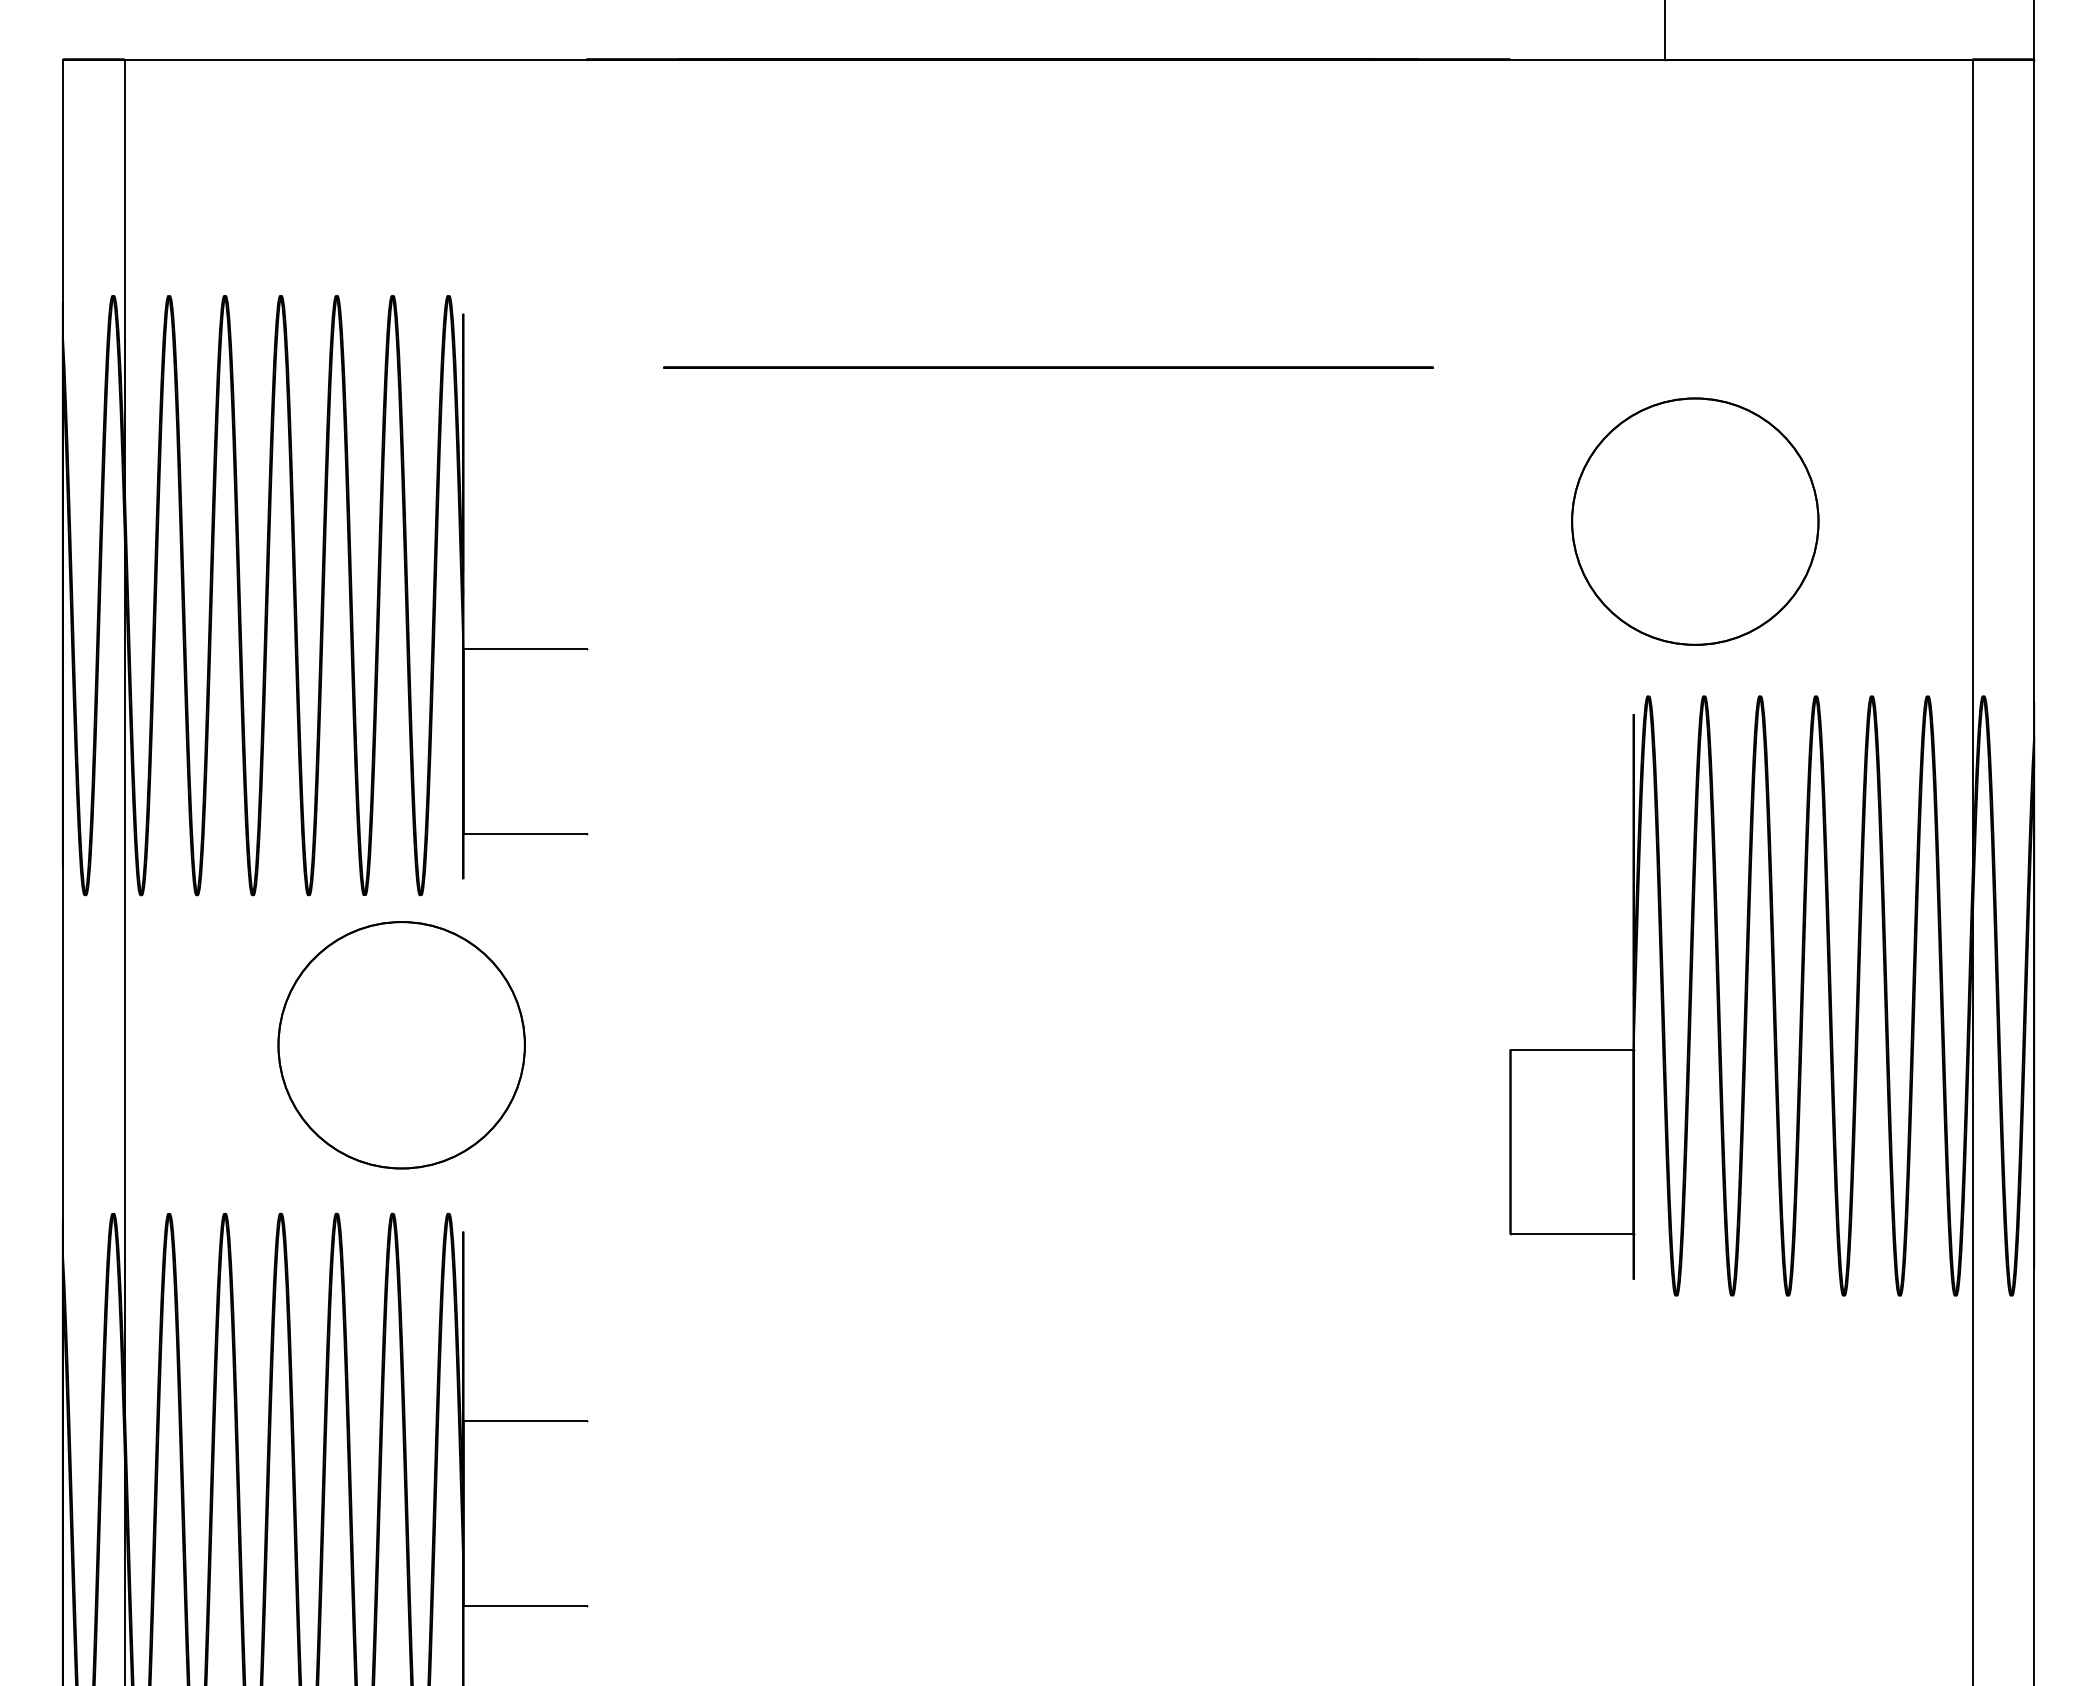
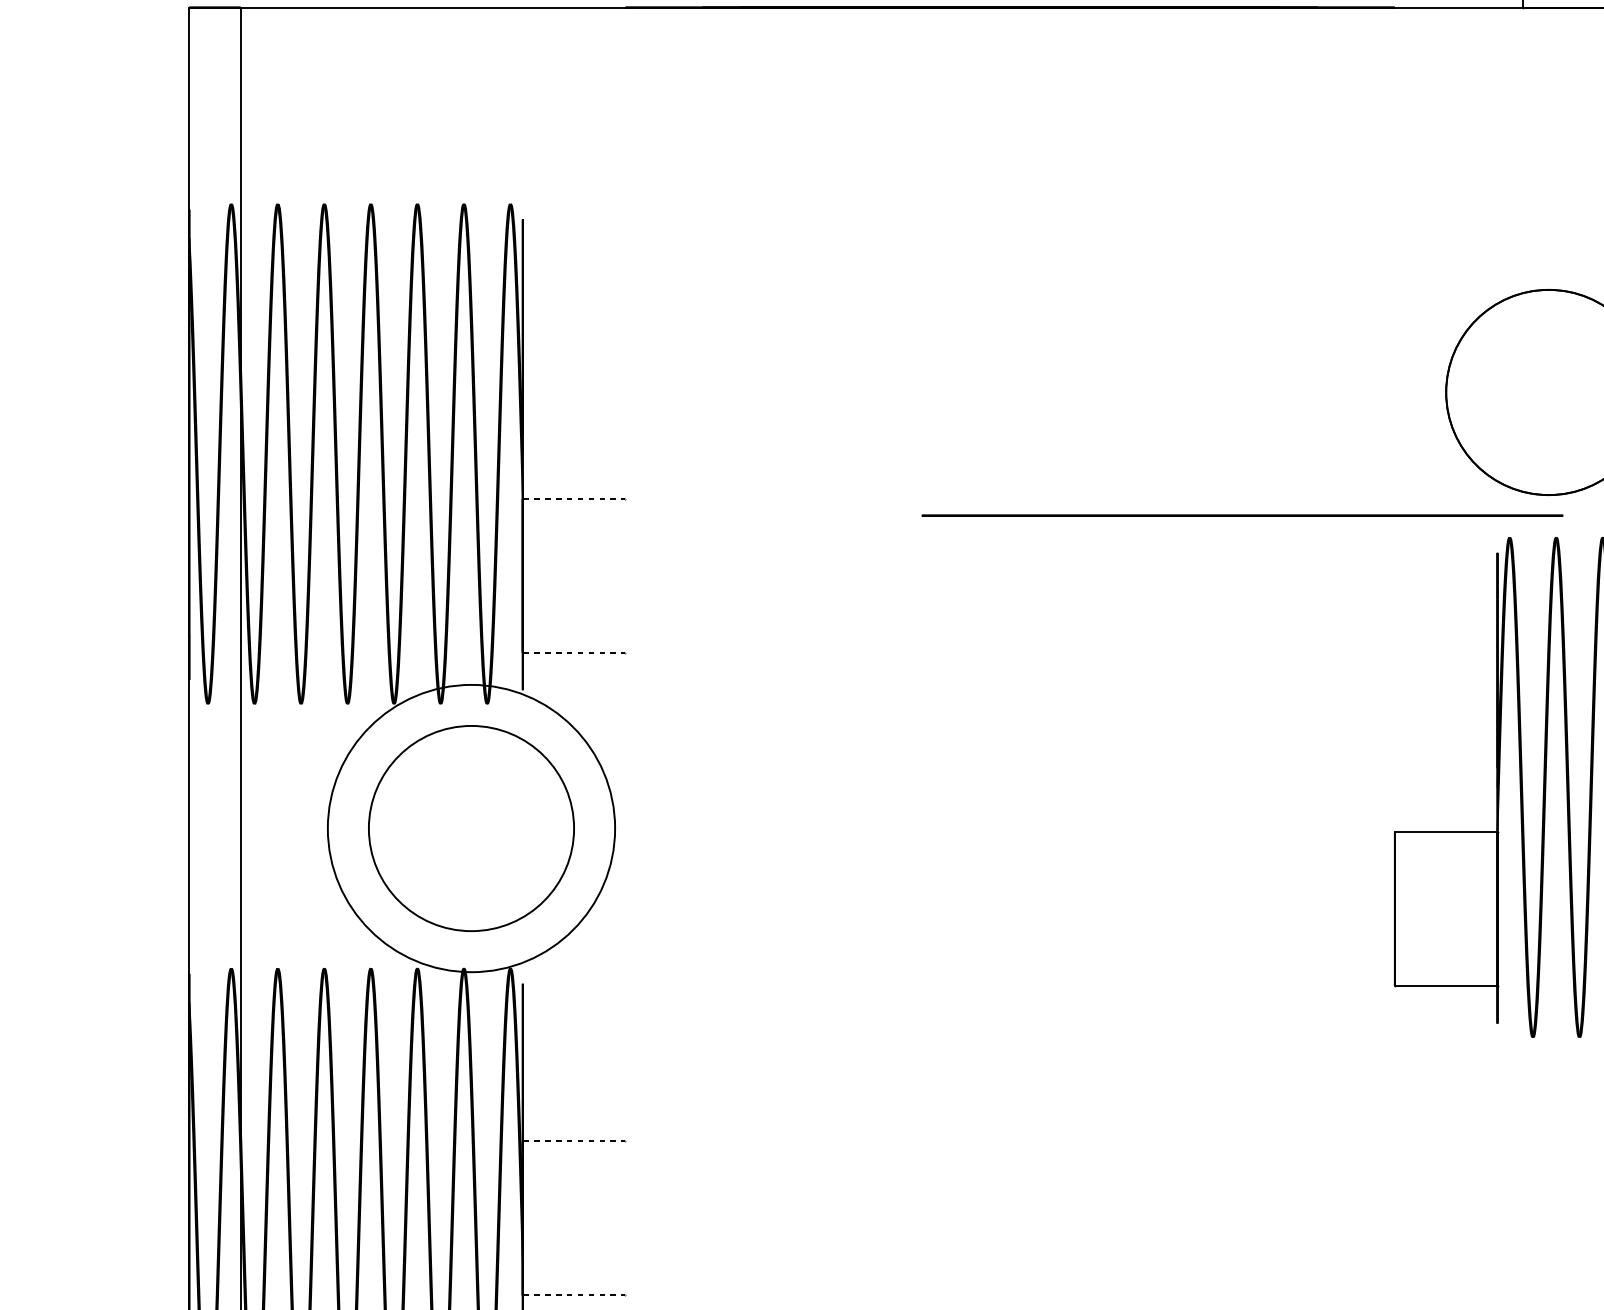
line: (1048, 367) -> (1242, 515), moved
line: (524, 649) -> (573, 498), solid -> dashed
line: (524, 833) -> (573, 652), solid -> dashed
circle: (401, 1045) -> (471, 828), size x1.4
line: (524, 1421) -> (573, 1141), solid -> dashed
line: (524, 1605) -> (573, 1295), solid -> dashed

